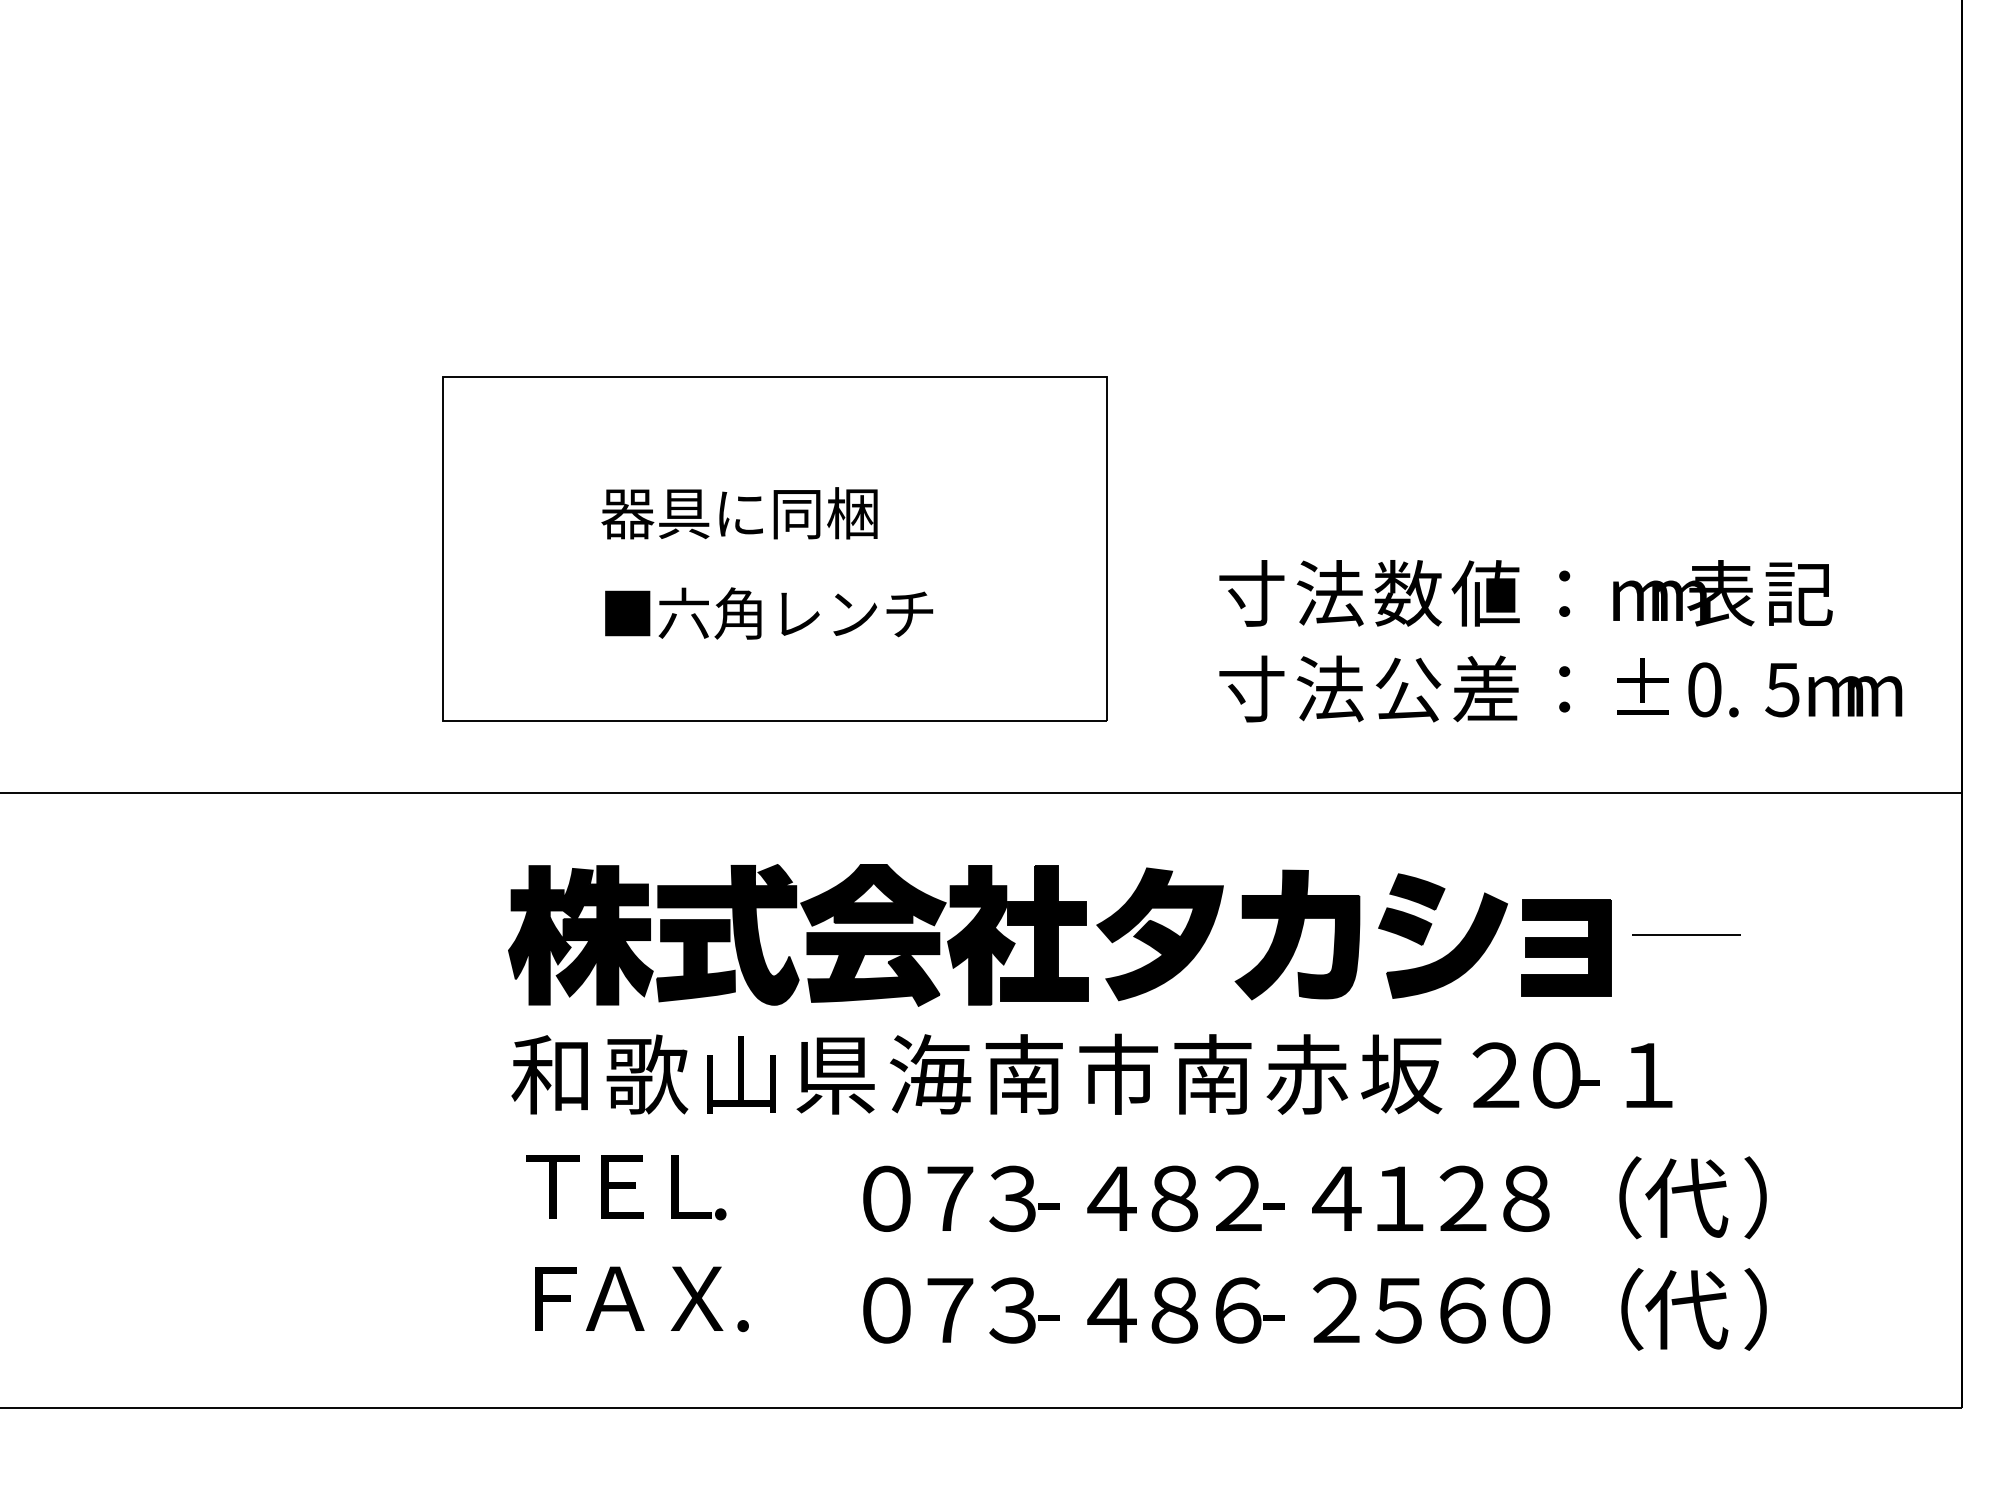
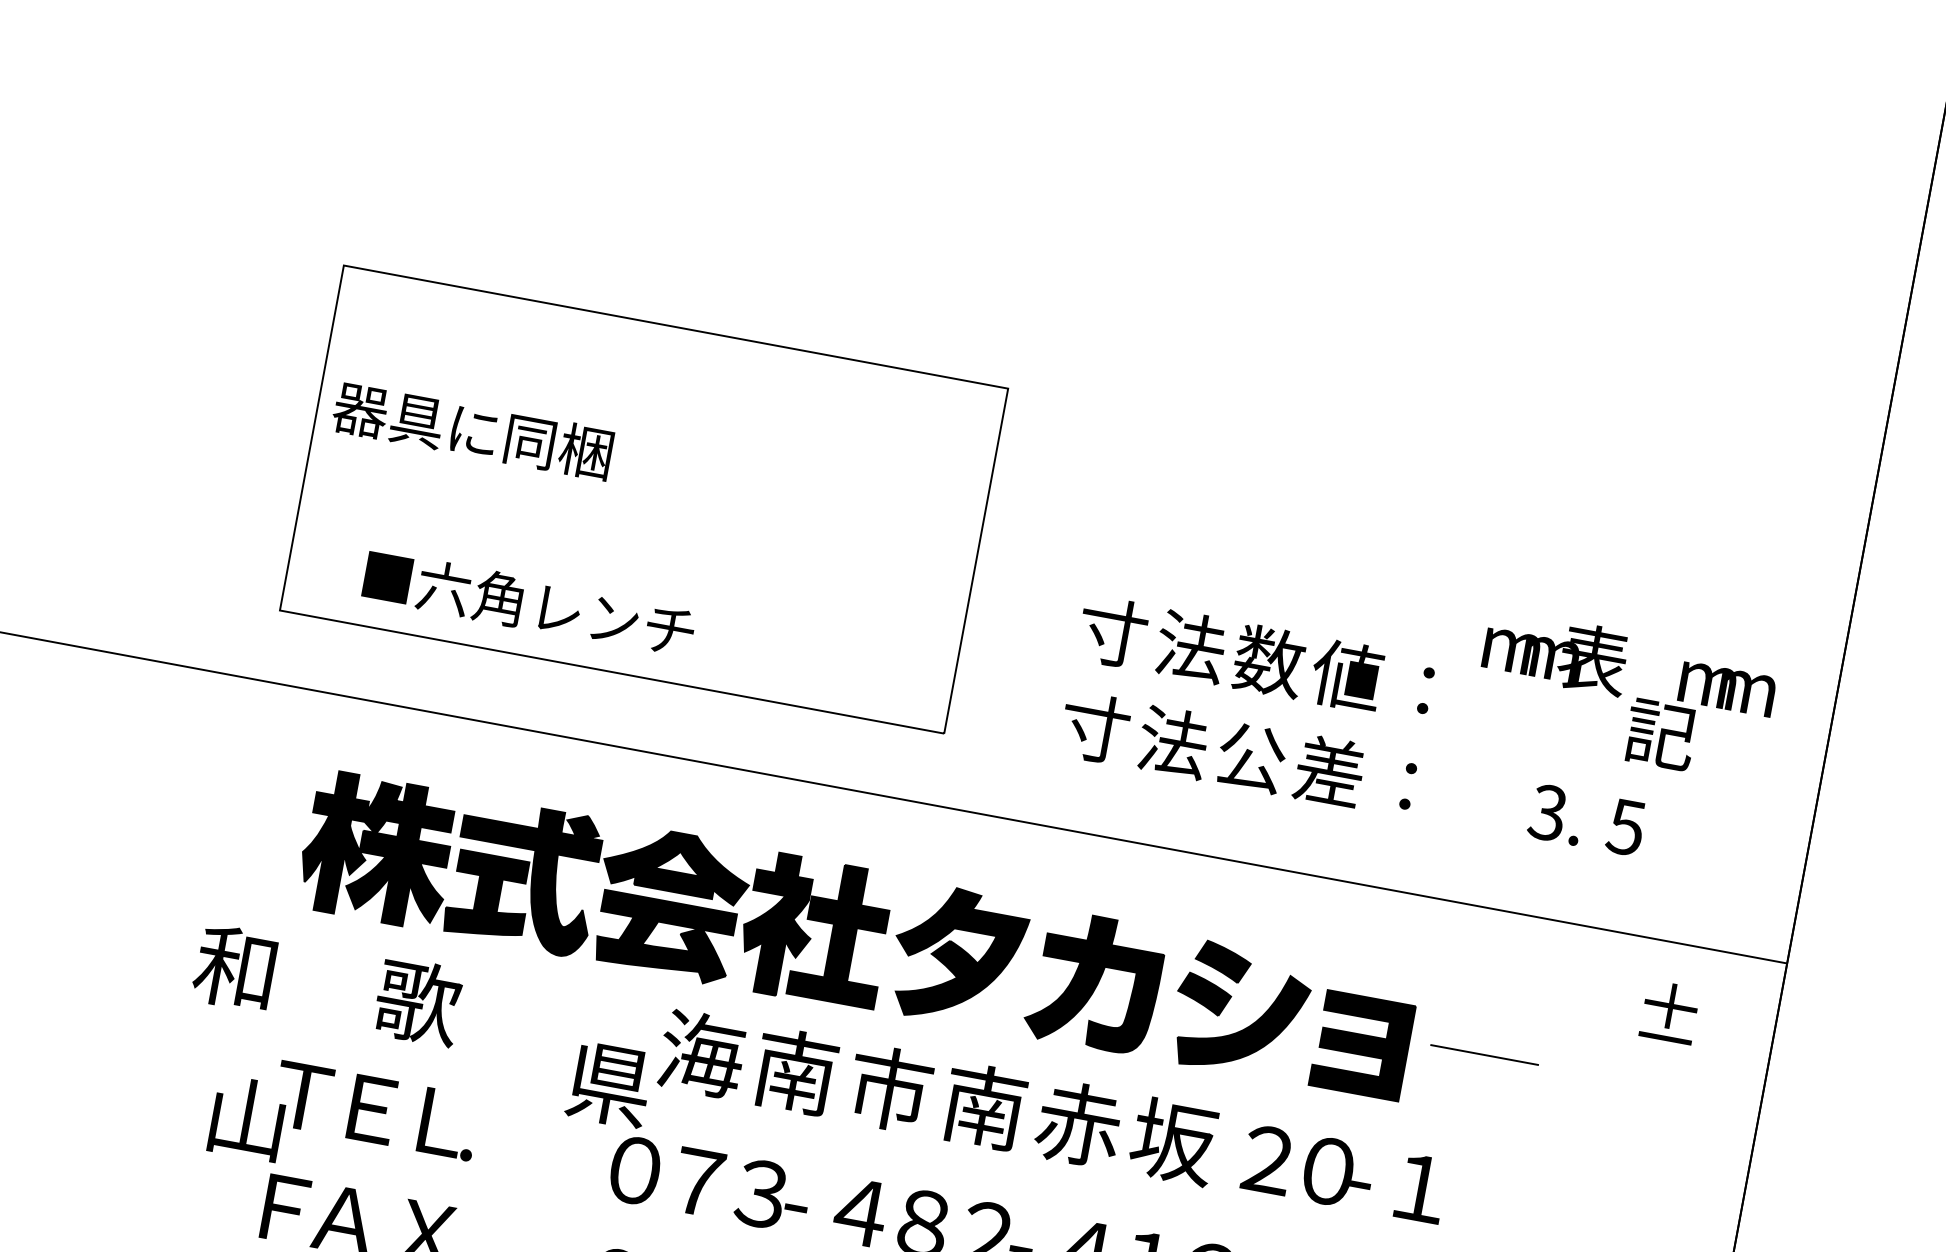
text: (739, 513) -> (472, 430), moved
text: (1683, 593) -> (1556, 652), moved
text: (769, 613) -> (529, 604), moved
text: (1642, 686) -> (1669, 1012), moved
text: (1704, 689) -> (1548, 812), 0 -> 3
text: (1855, 696) -> (1727, 689), moved
text: (549, 1074) -> (234, 967), moved
text: (741, 1074) -> (248, 1118), moved
text: (835, 1075) -> (609, 1084), moved

